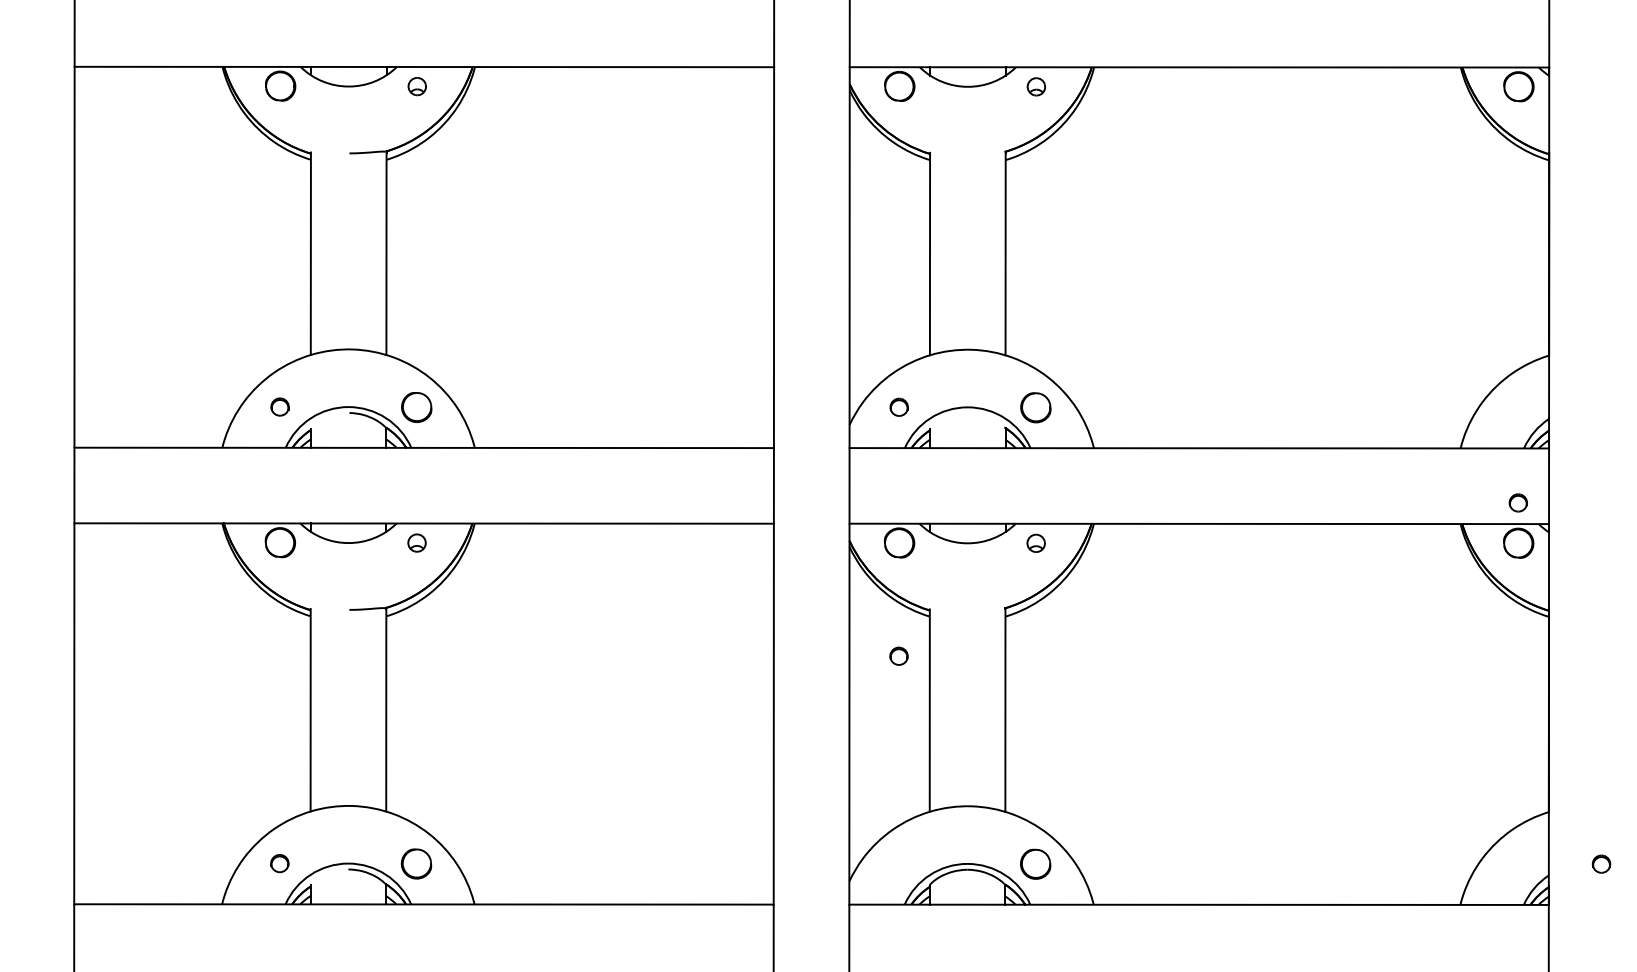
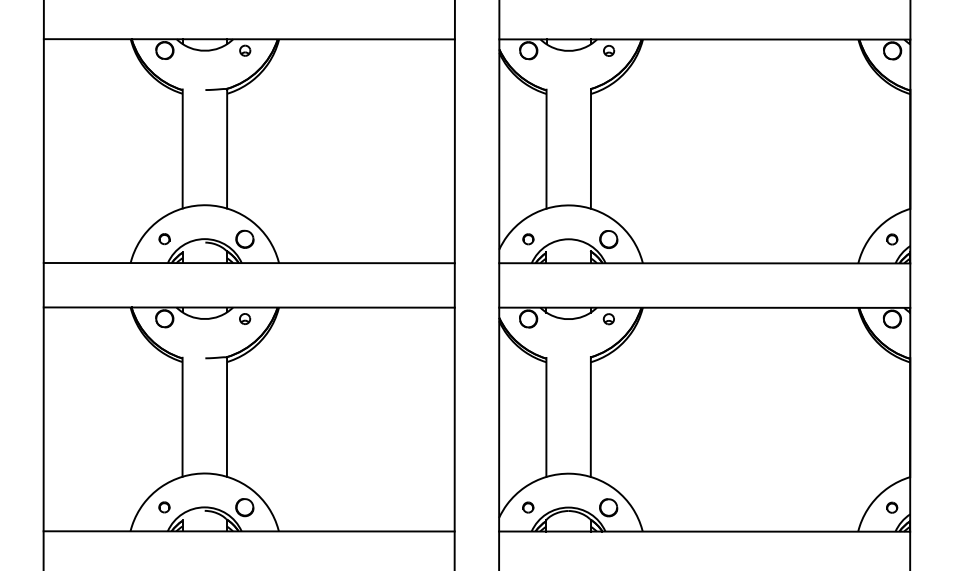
part: (1518, 503) -> (892, 239), moved
part: (899, 656) -> (528, 507), moved
part: (1602, 863) -> (892, 507), moved

